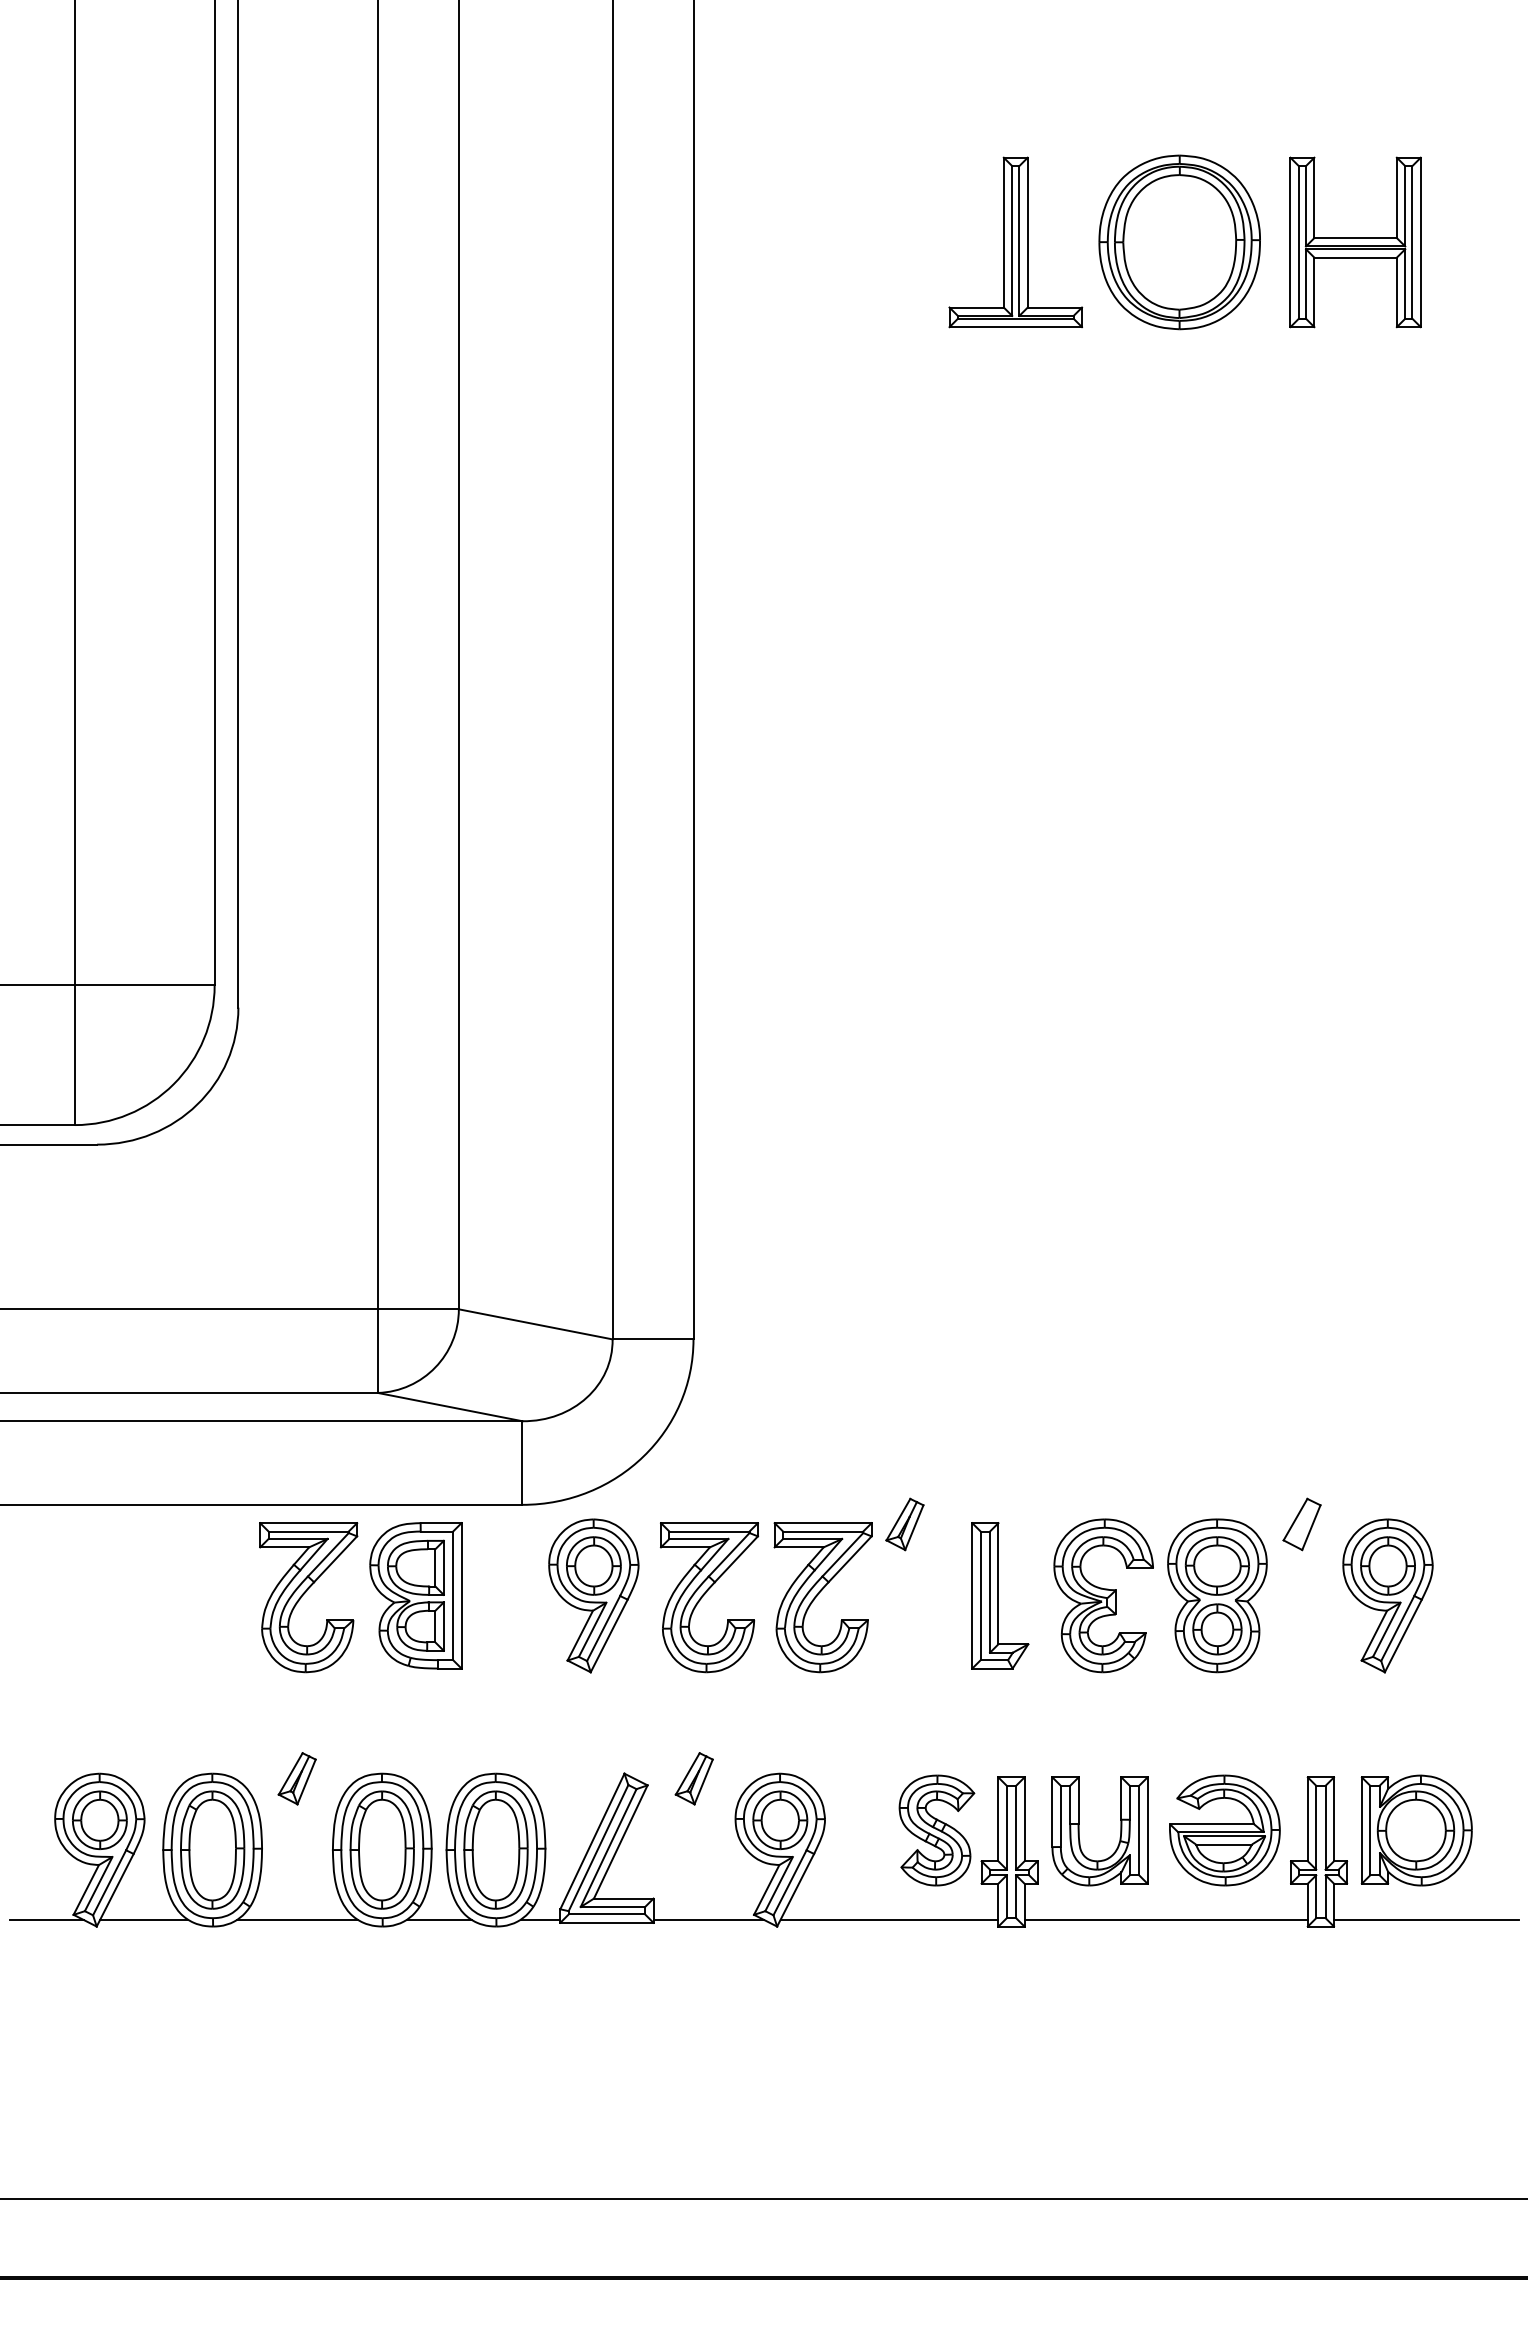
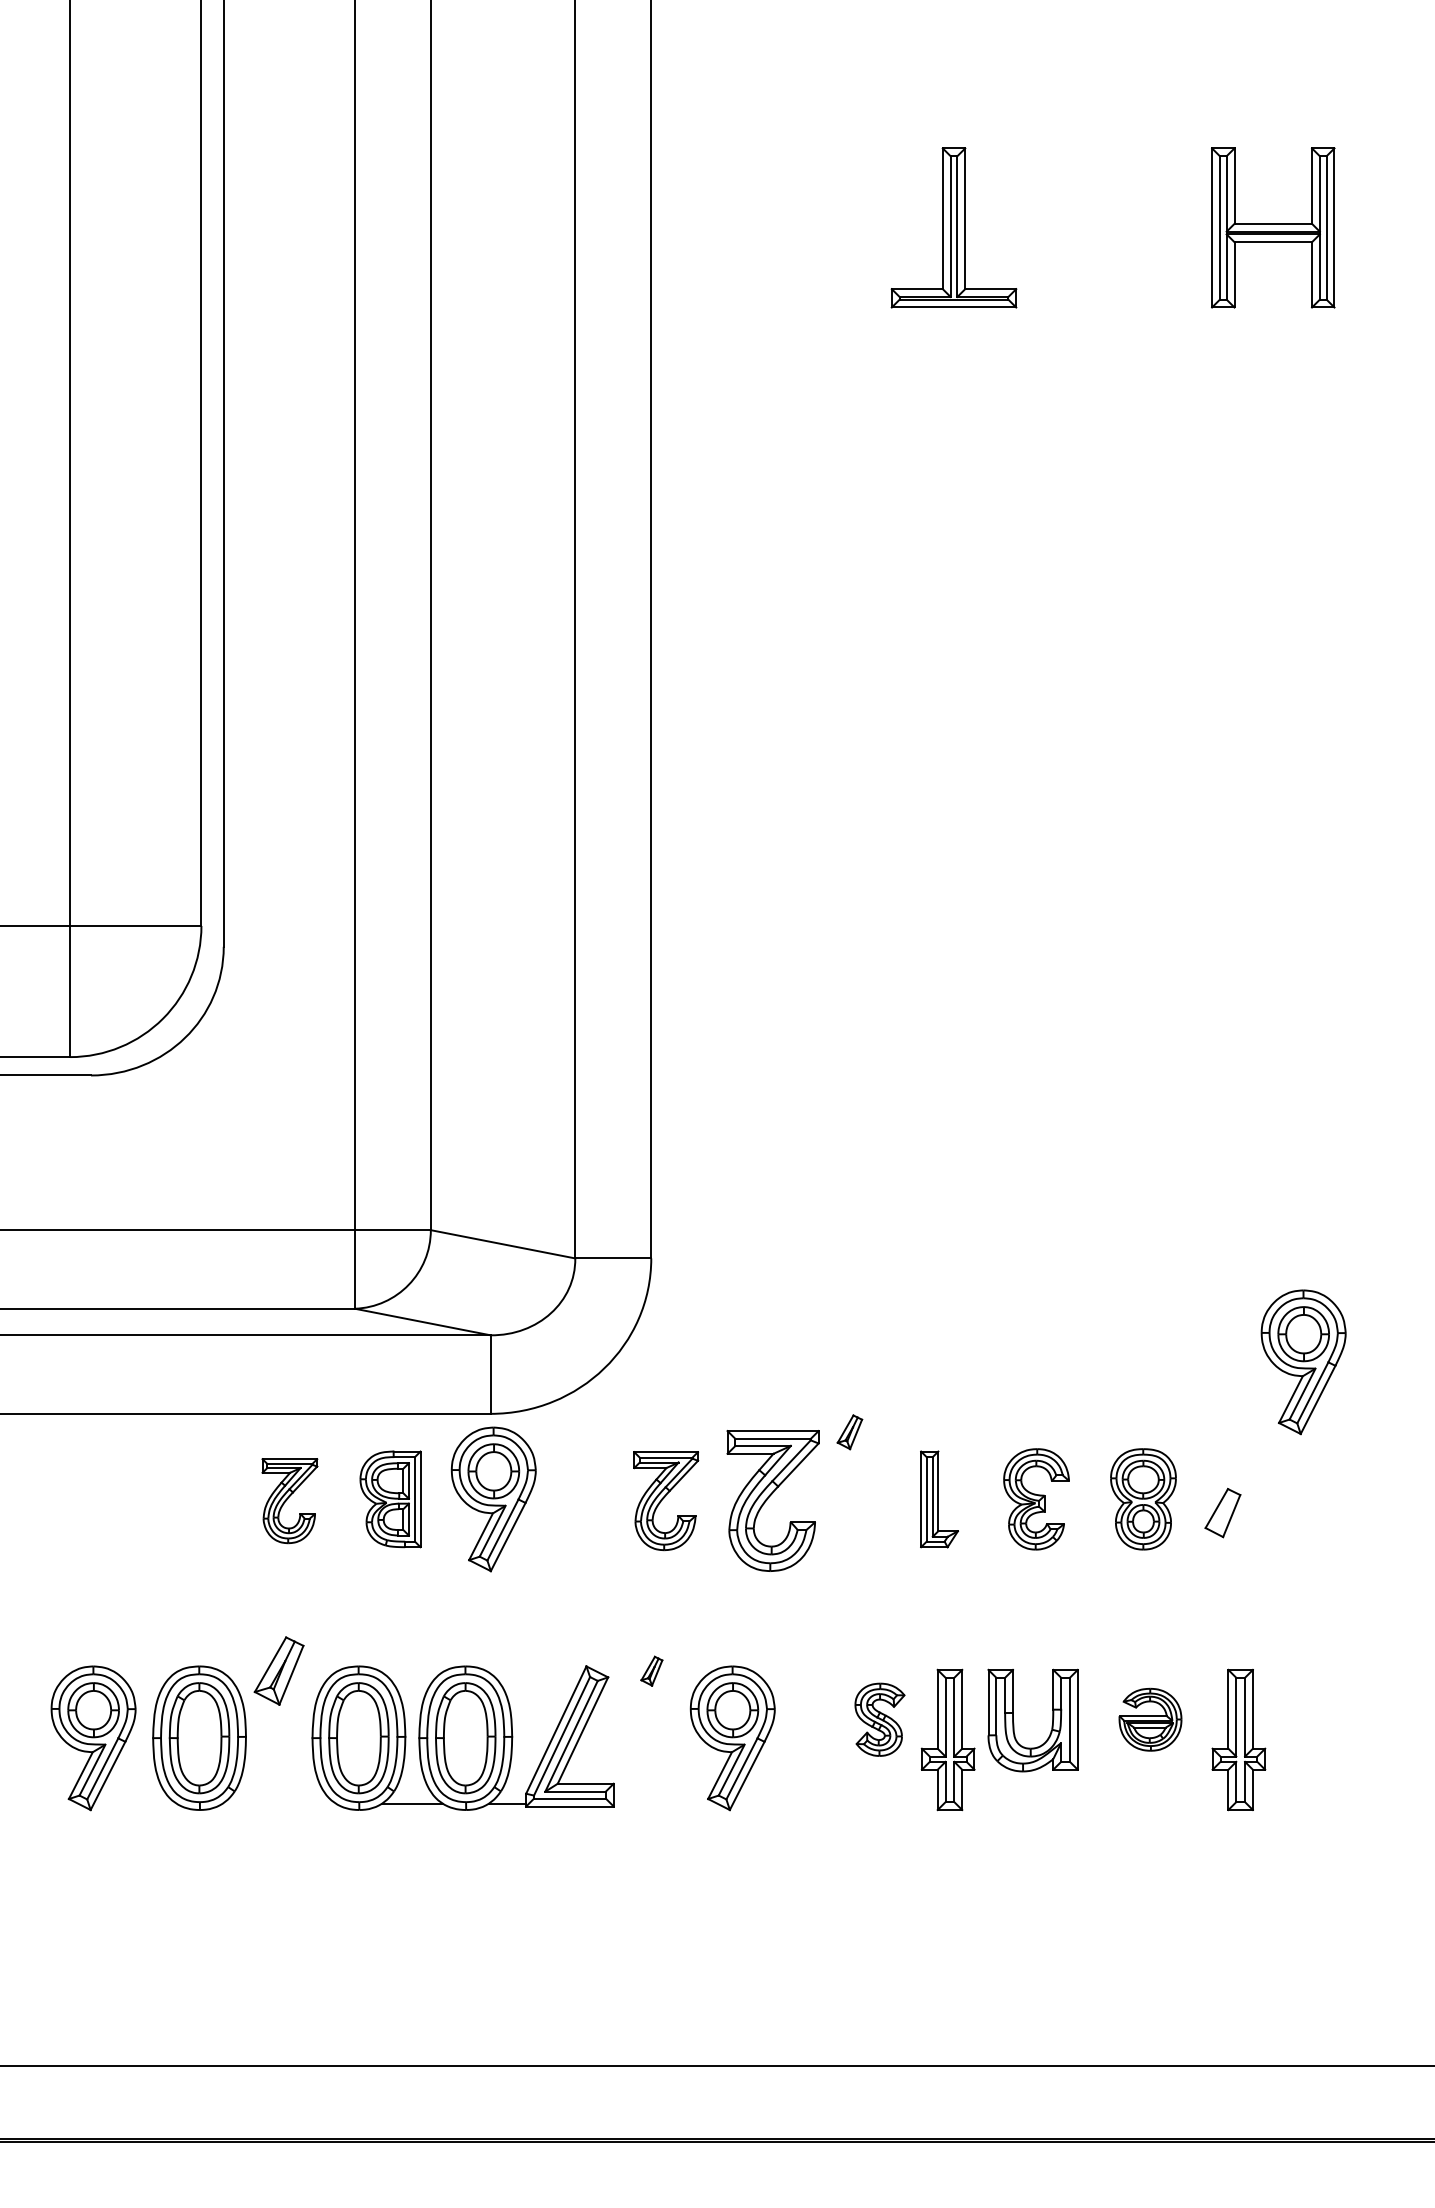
part: (1179, 242) -> (1107, 228), removed
part: (904, 1524) -> (849, 1432), size x0.7
part: (1301, 1524) -> (1222, 1513), moved
part: (415, 1595) -> (390, 1499), size x0.7
part: (593, 1595) -> (493, 1499), moved
part: (1000, 1595) -> (939, 1499), size x0.7
part: (1103, 1595) -> (1036, 1499), size x0.7
part: (1217, 1595) -> (1143, 1499), size x0.7
part: (1387, 1595) -> (1303, 1361), moved
part: (308, 1597) -> (289, 1500), size x0.6
part: (708, 1597) -> (665, 1500), size x0.7
part: (296, 1778) -> (278, 1670), size x1.4
part: (693, 1778) -> (651, 1670), size x0.6
part: (936, 1830) -> (879, 1719), size x0.7
part: (1224, 1830) -> (1150, 1719), size x0.6
part: (1416, 1830) -> (1330, 1719), removed
line: (46, 1919) -> (43, 1803), removed
line: (144, 1919) -> (135, 1803), removed
line: (297, 1919) -> (279, 1803), removed
line: (708, 1919) -> (665, 1803), removed
line: (889, 1919) -> (835, 1803), removed
line: (1165, 1919) -> (1094, 1803), removed
line: (1425, 1919) -> (1338, 1803), removed

